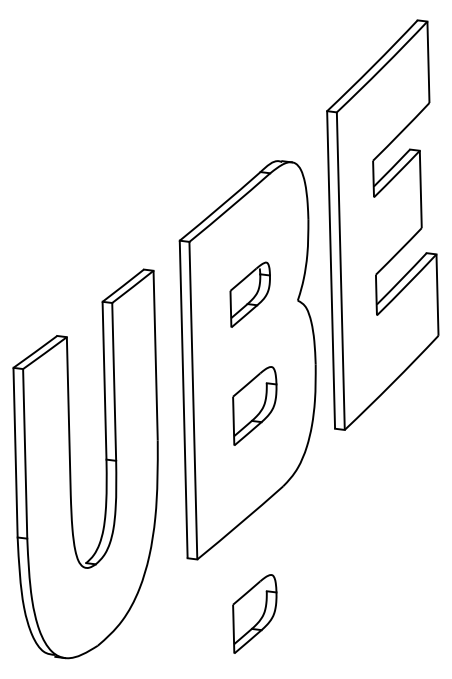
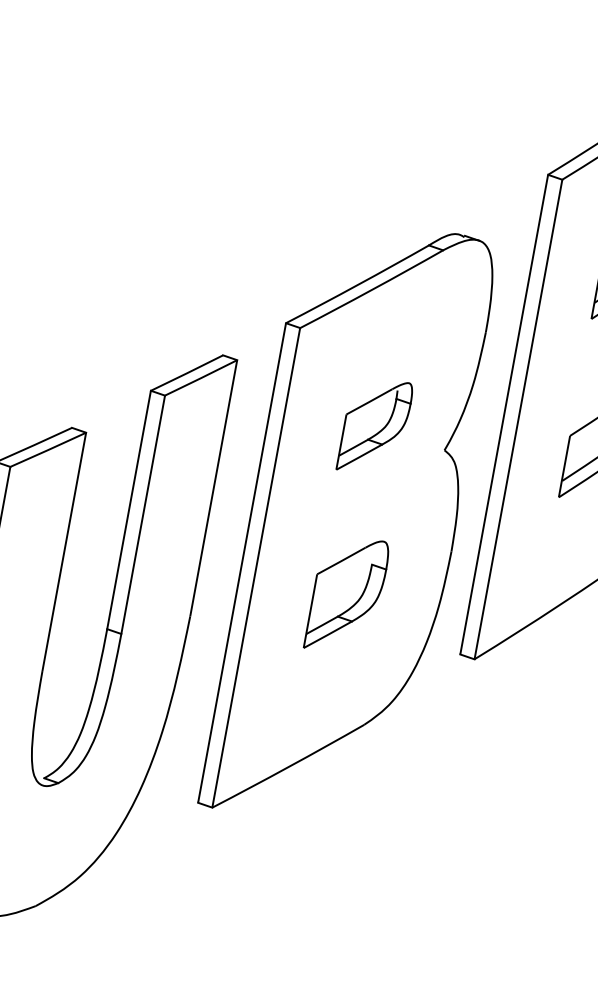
part: (254, 613) -> (281, 906), removed

